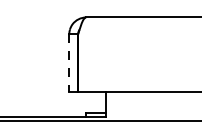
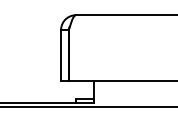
line: (69, 63) -> (61, 55), dashed -> solid

